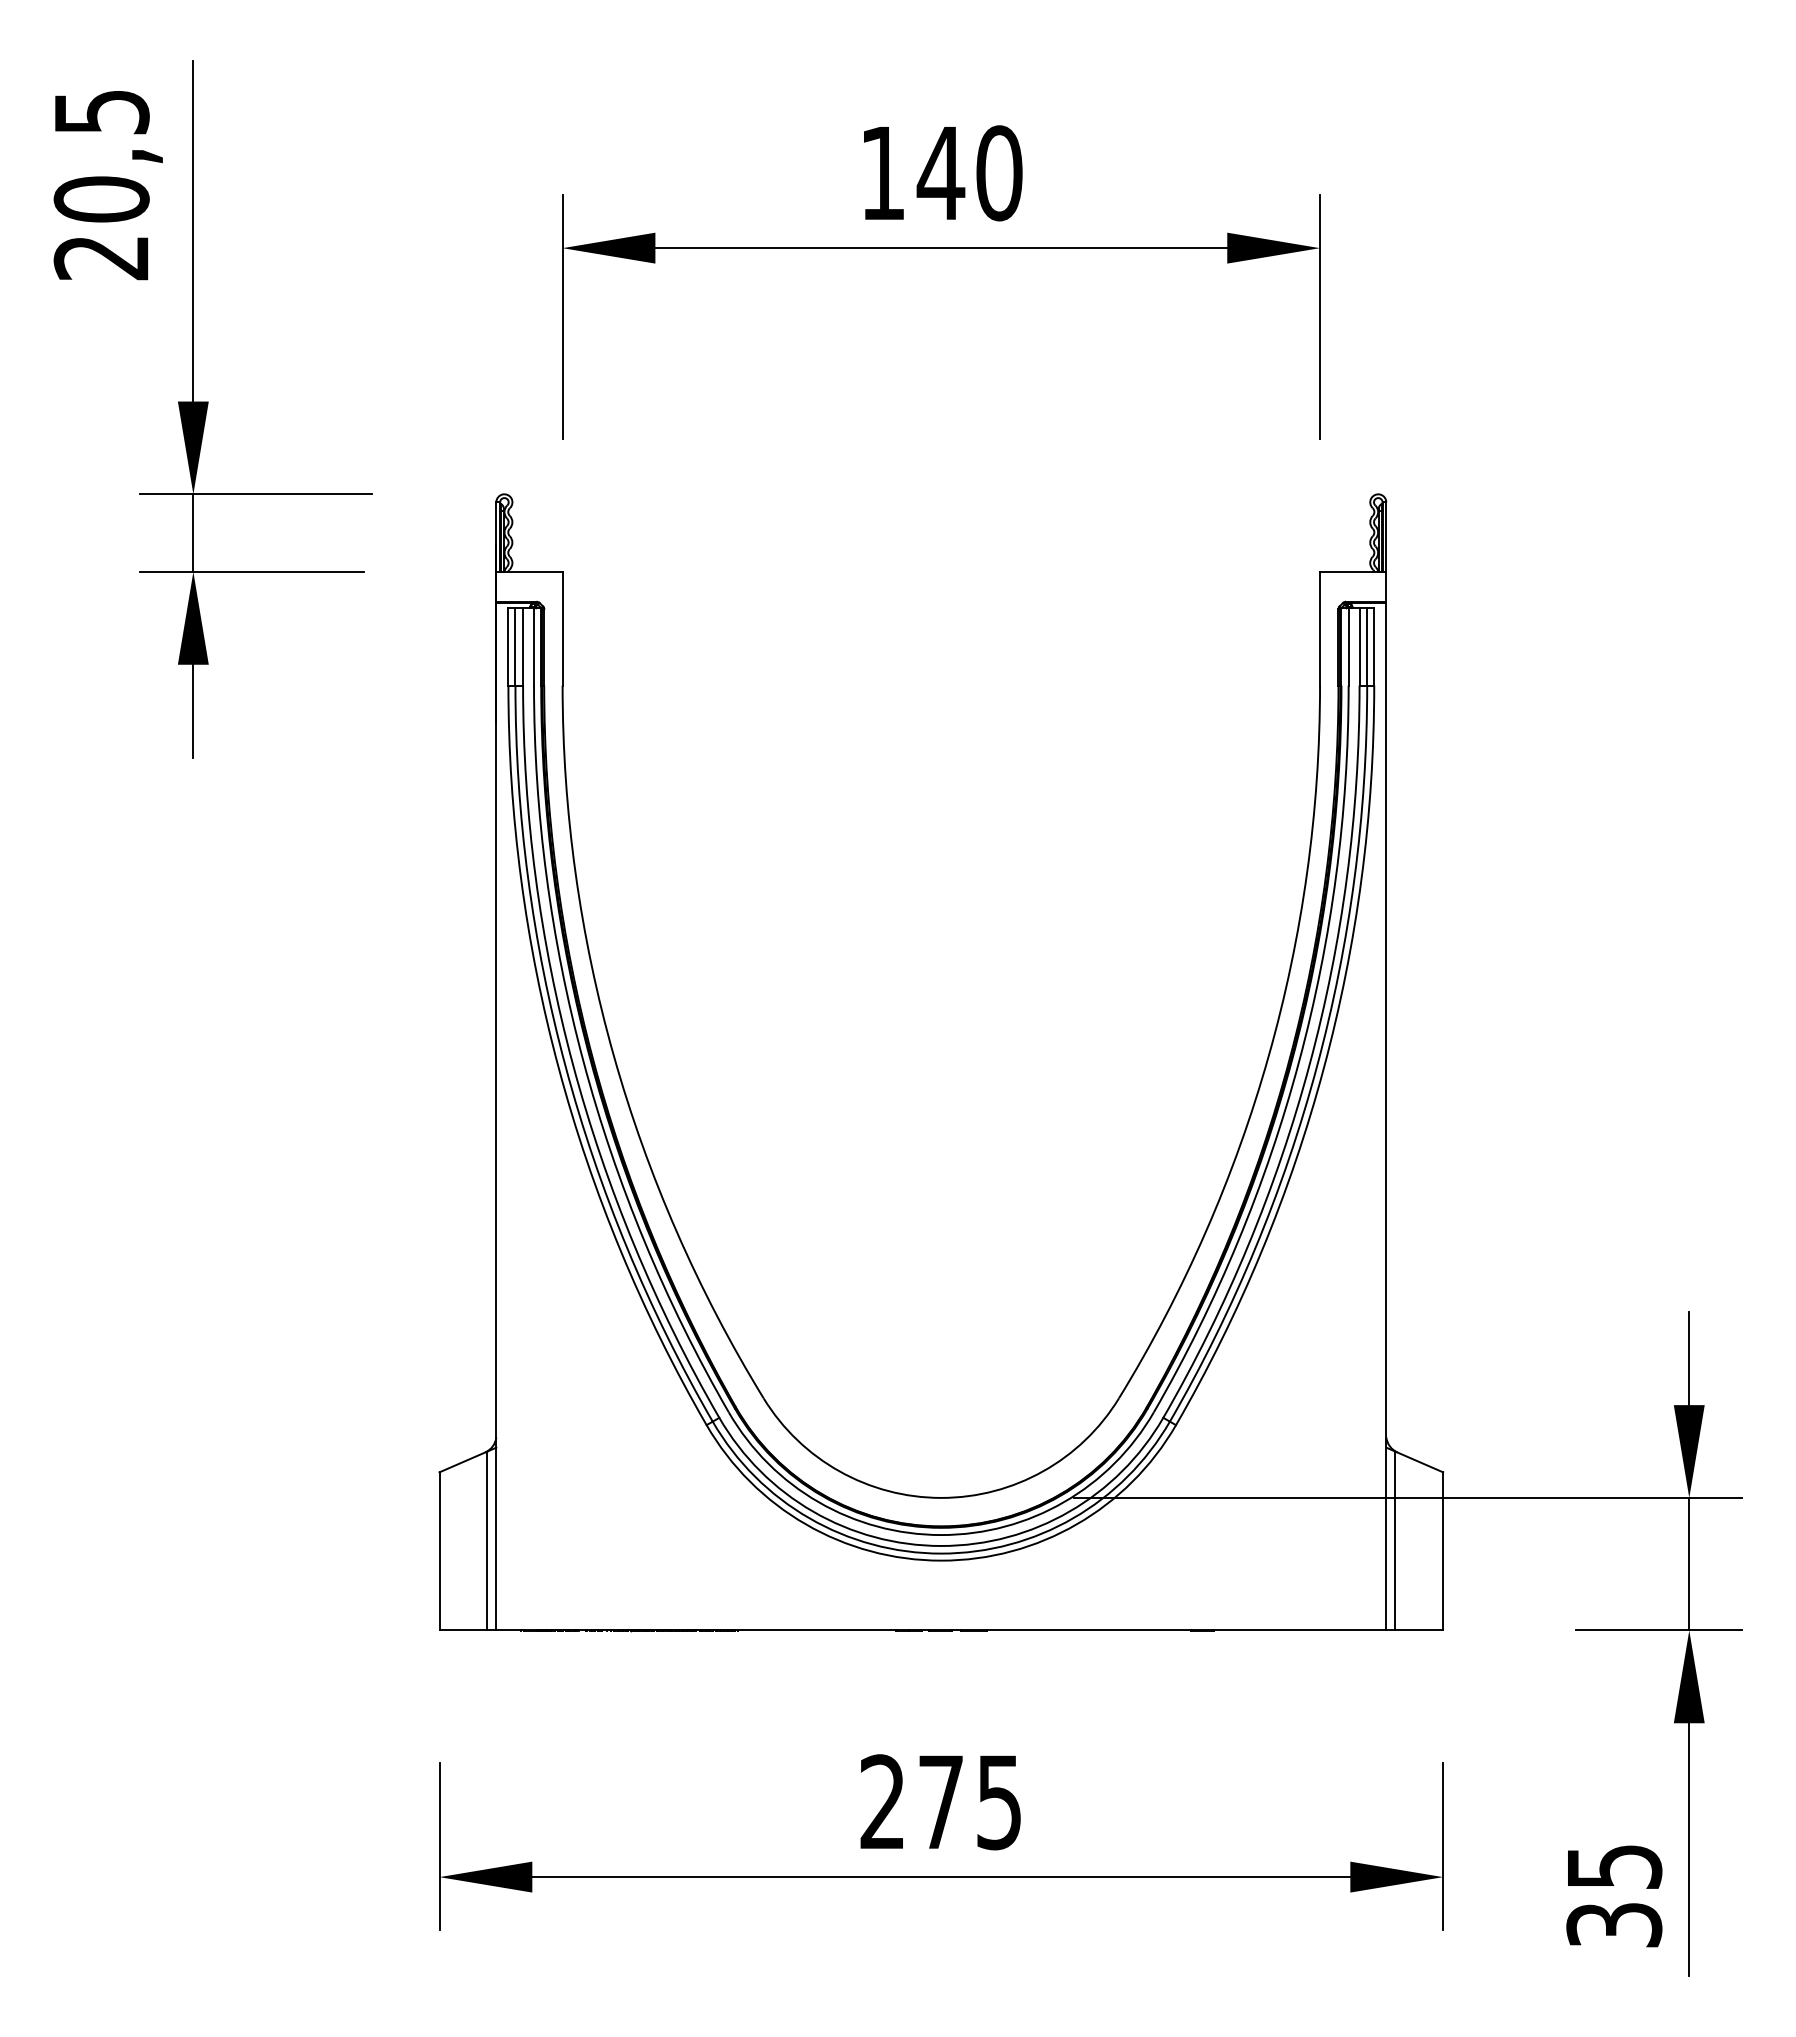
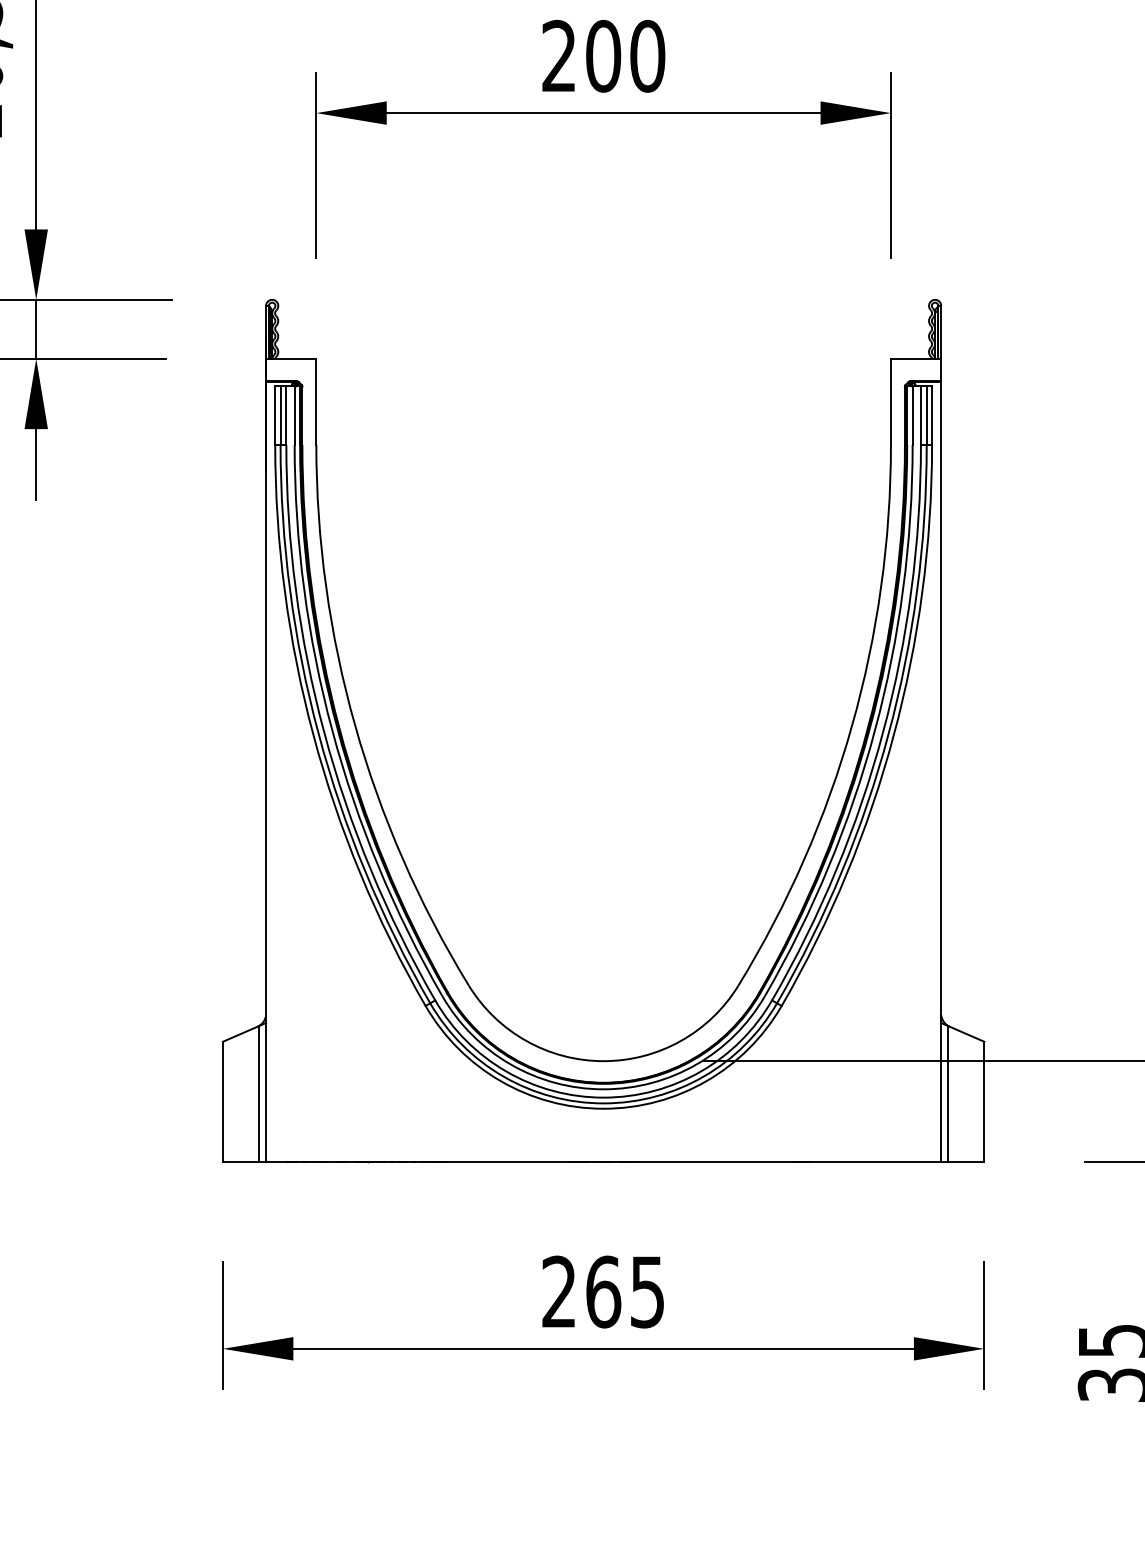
text: (912, 173) -> (581, 56), 140 -> 200
text: (941, 1802) -> (603, 1292), 275 -> 265

